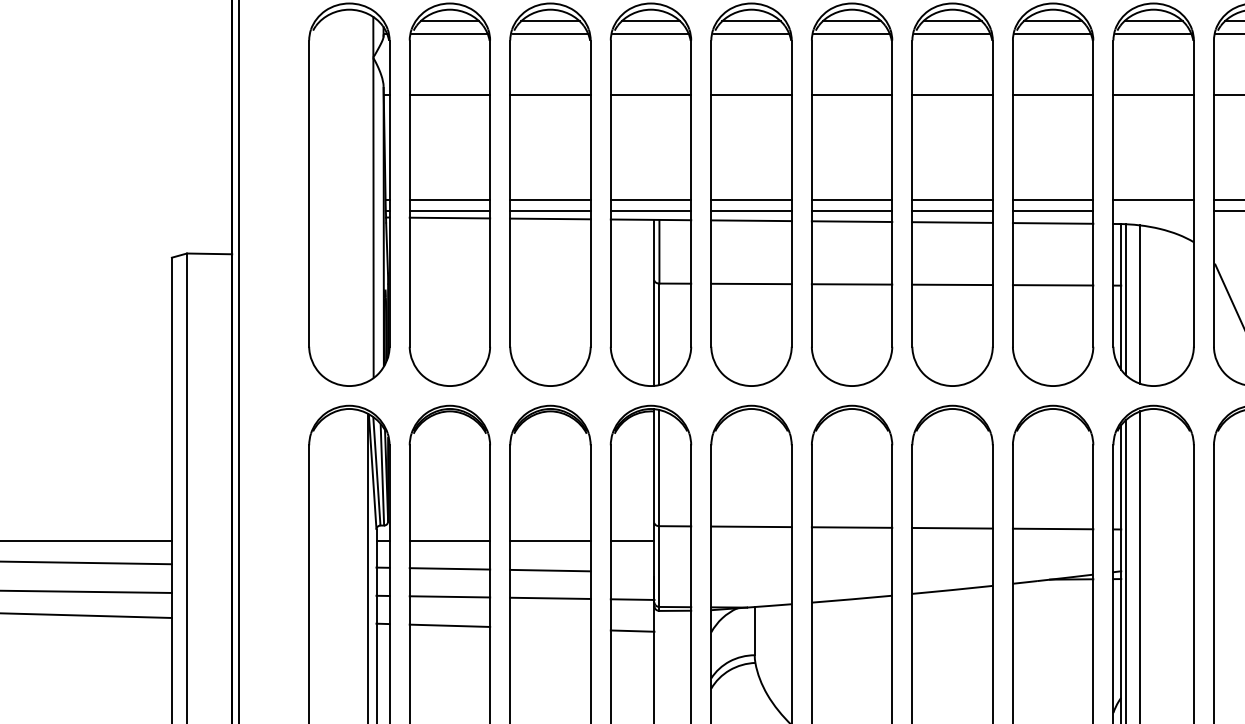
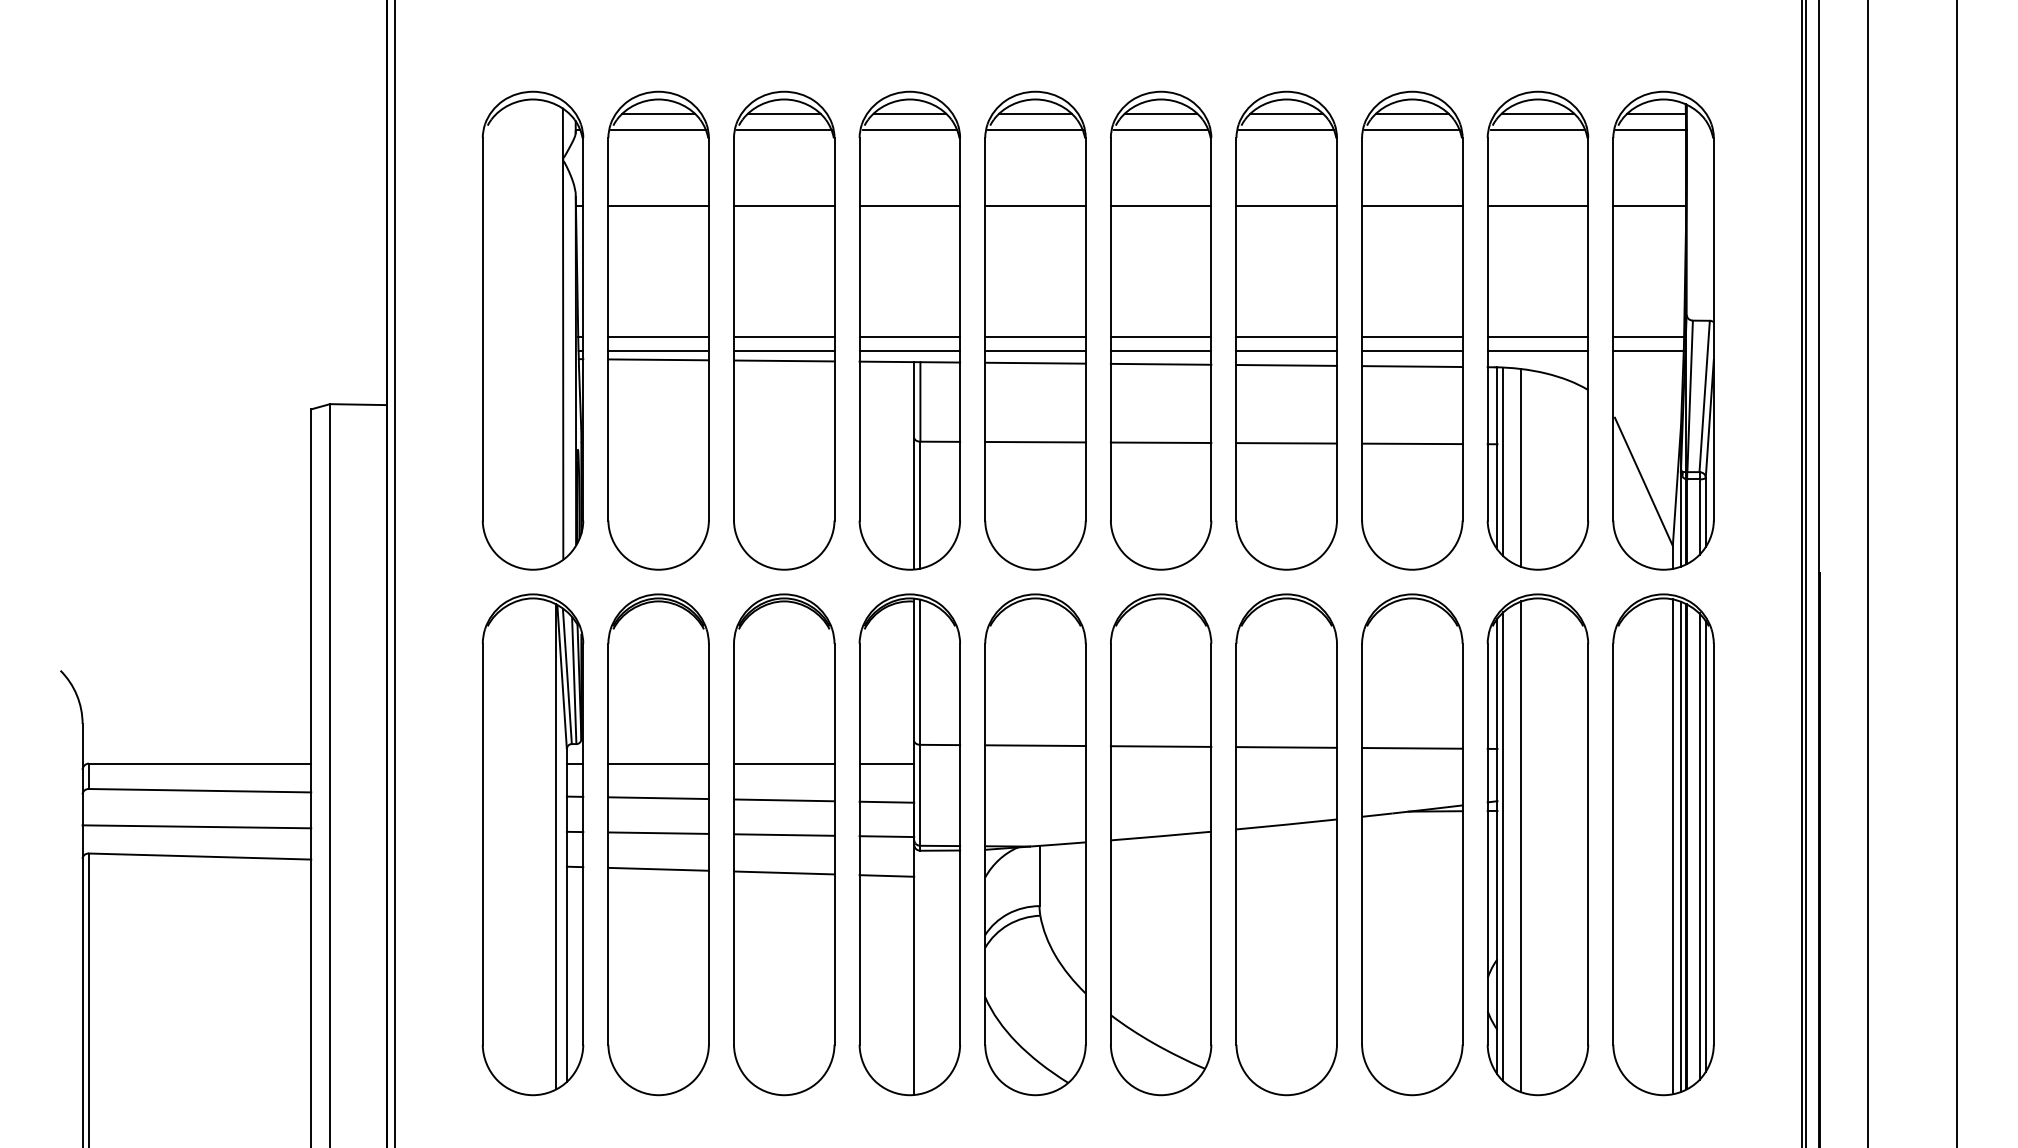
line: (1153, 211) -> (1537, 351), added
line: (632, 571) -> (886, 801), added
line: (550, 628) -> (784, 872), added

